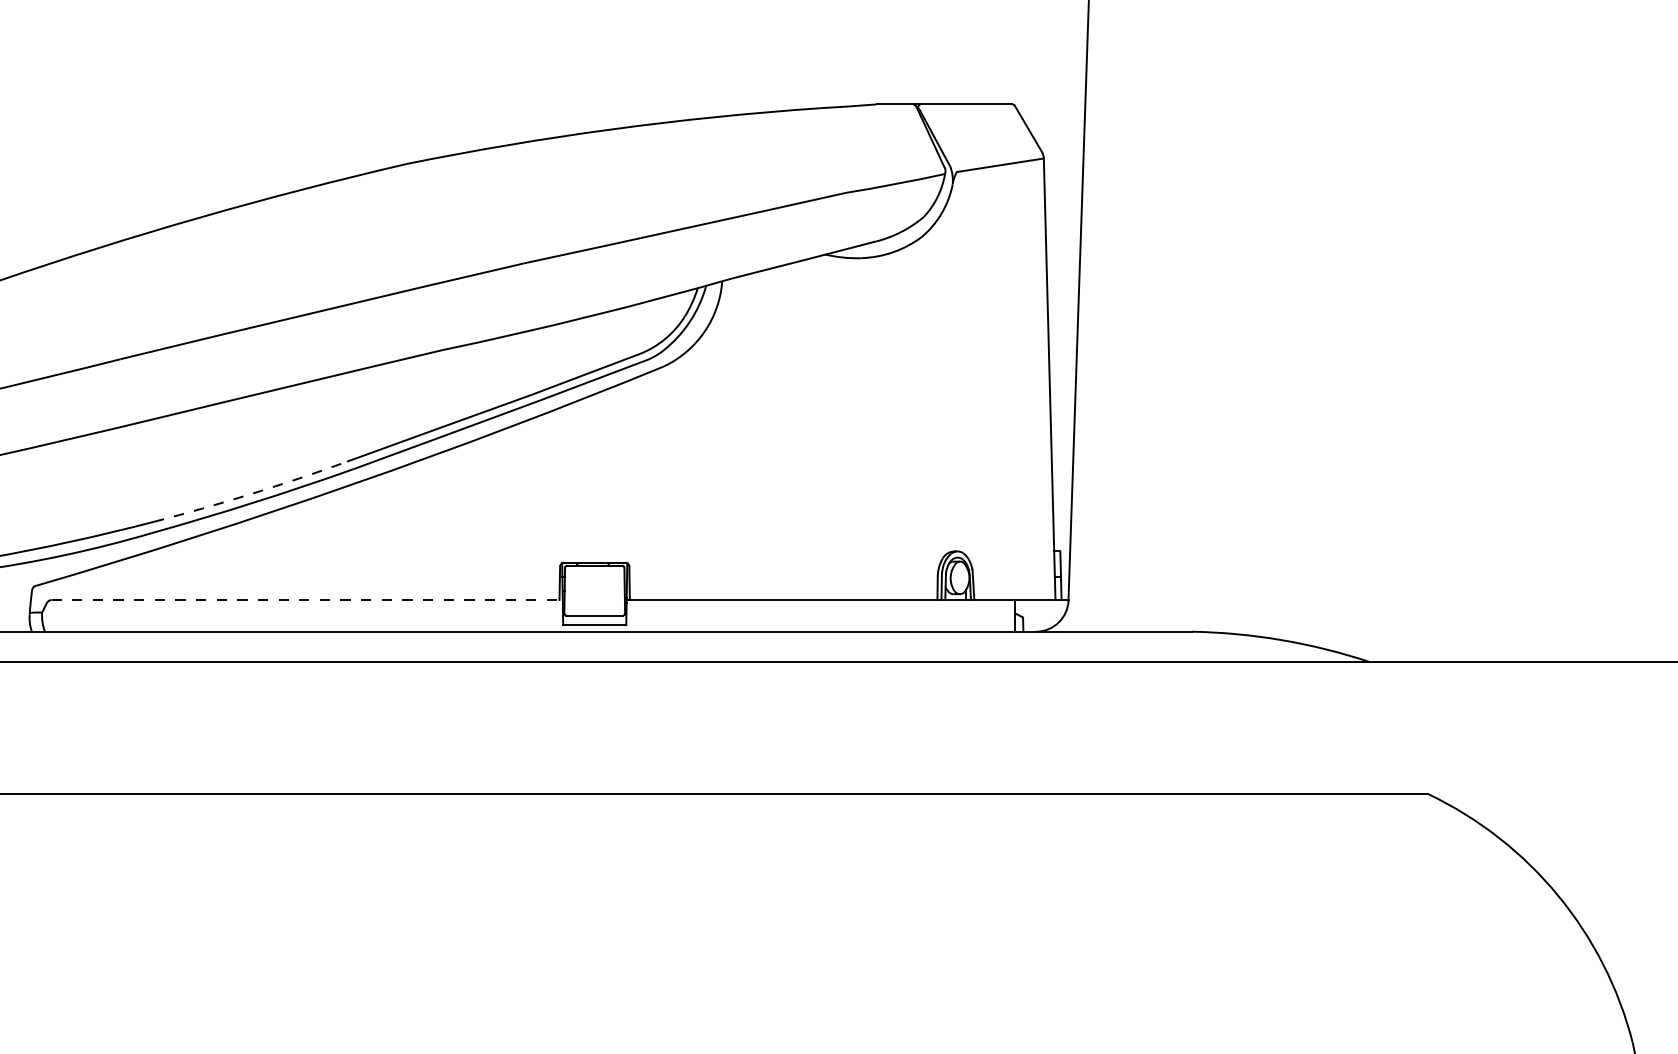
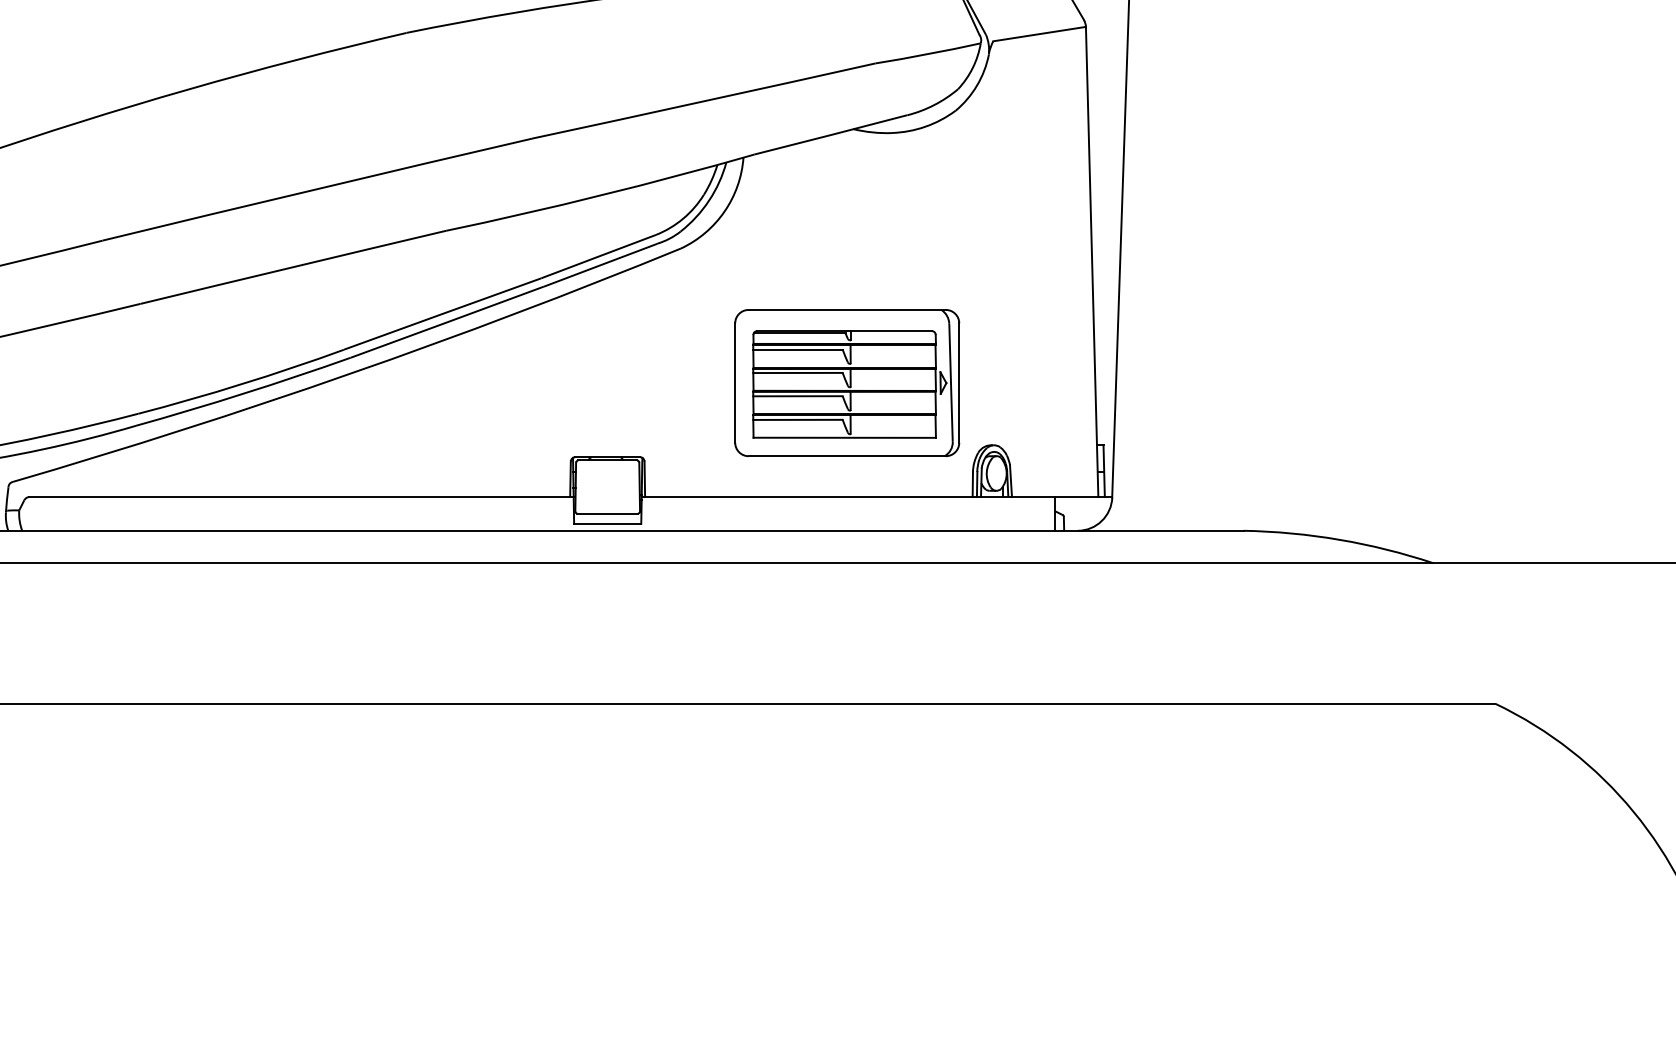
part: (819, 492) -> (847, 382), added
arc: (251, 494) -> (242, 384), dashed -> solid
line: (307, 600) -> (301, 497), dashed -> solid

